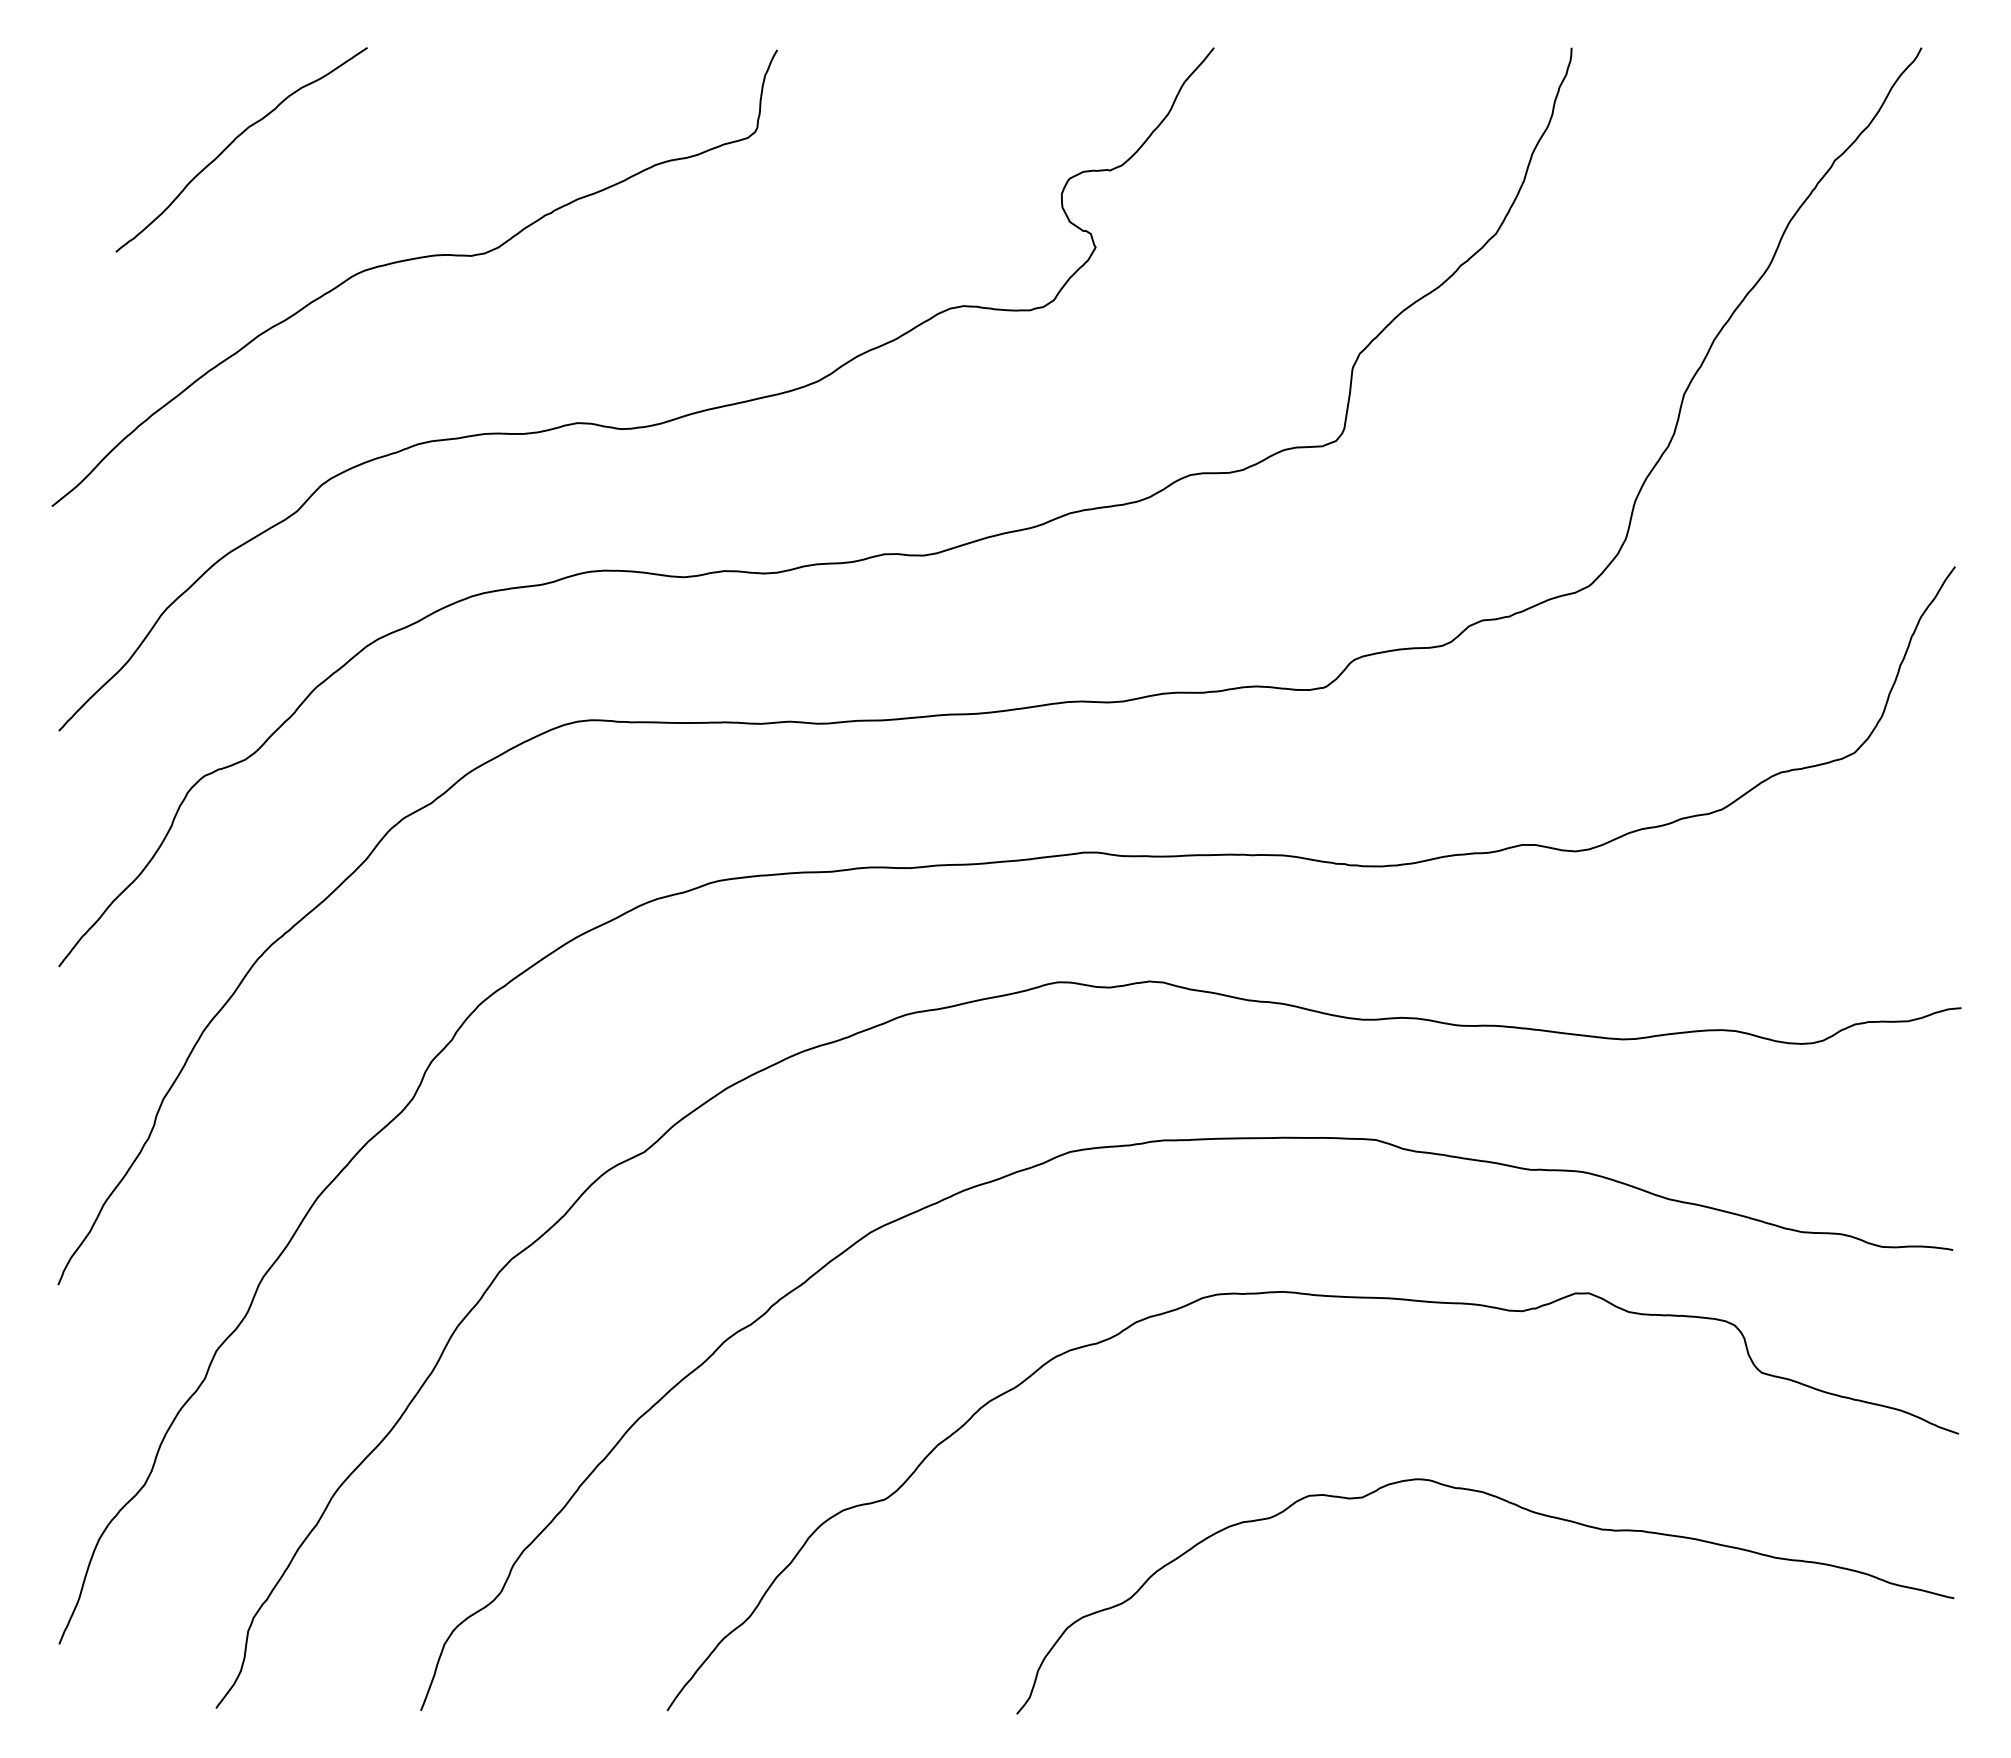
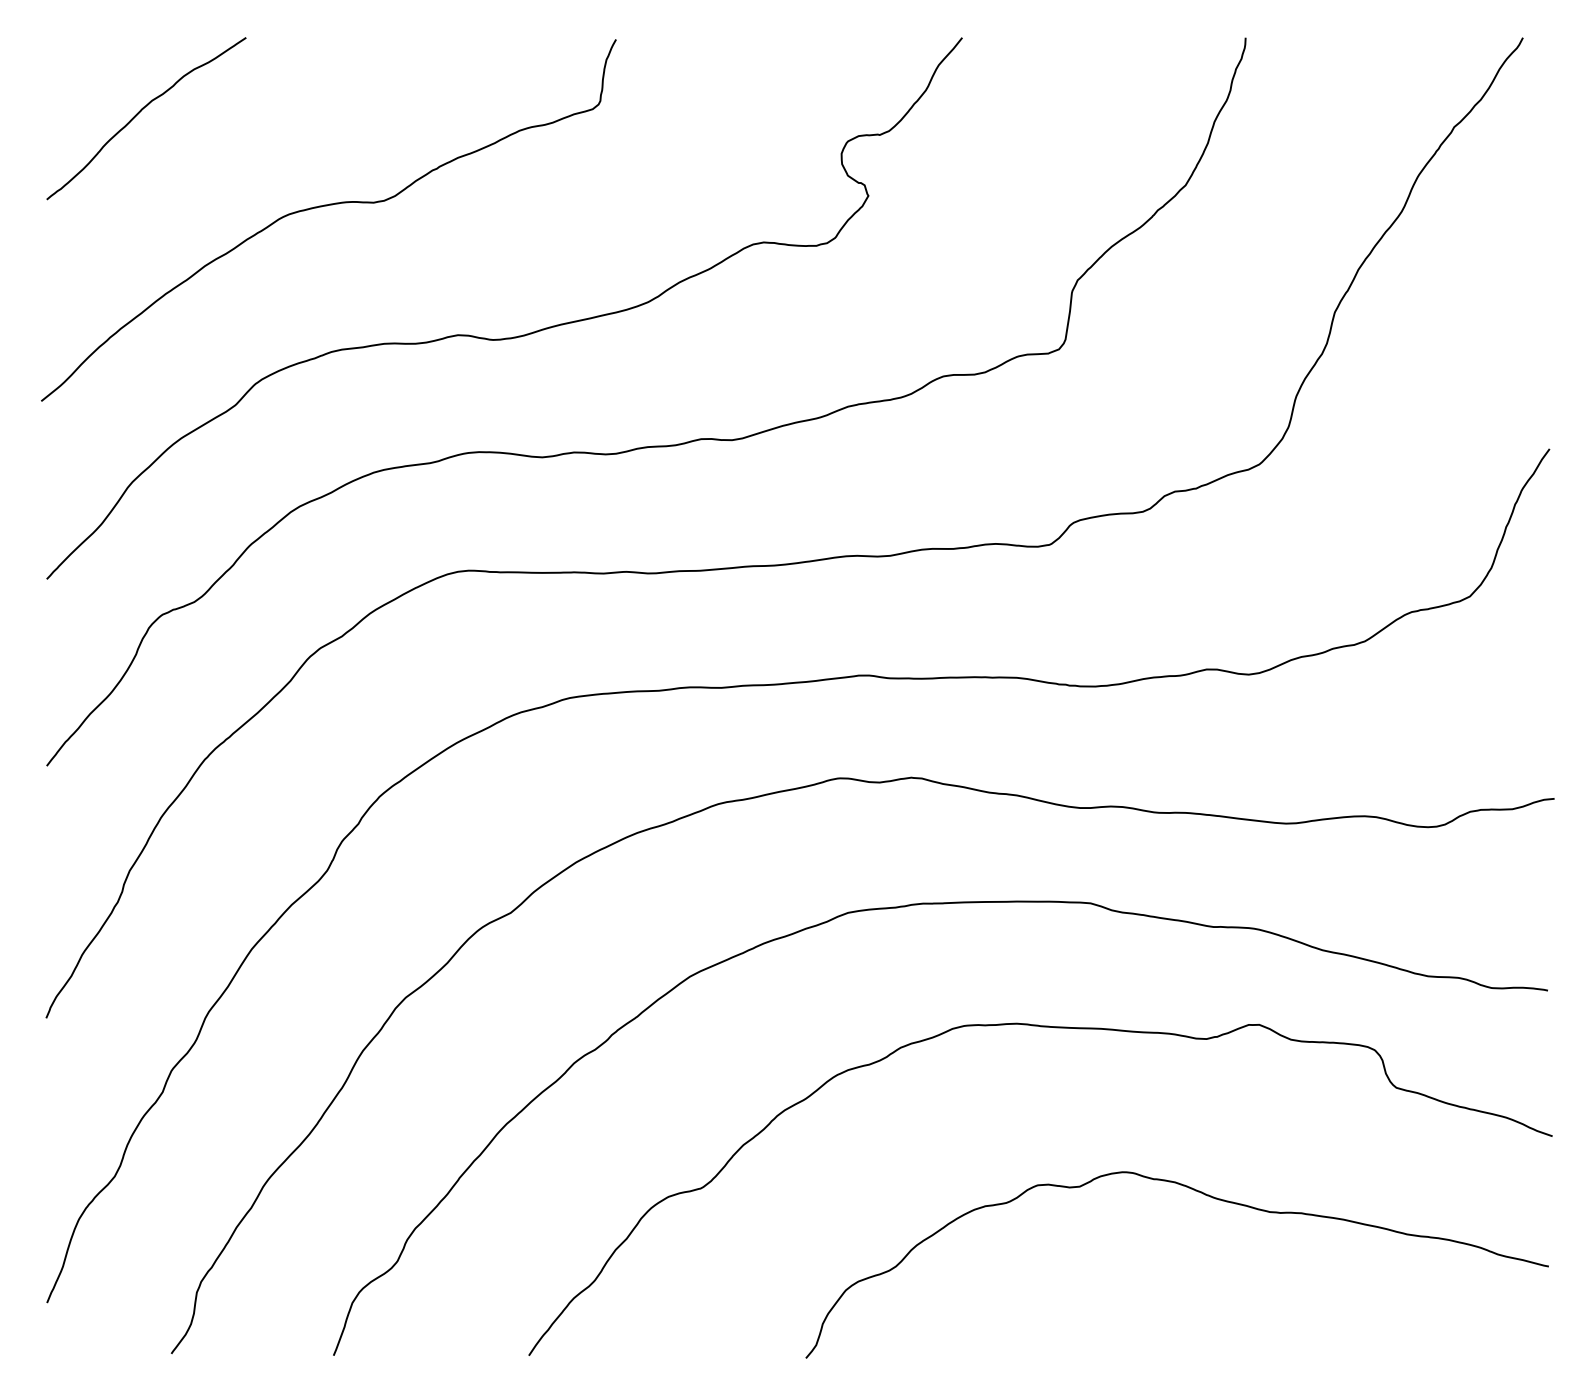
curve: (234, 141) -> (140, 112), moved

